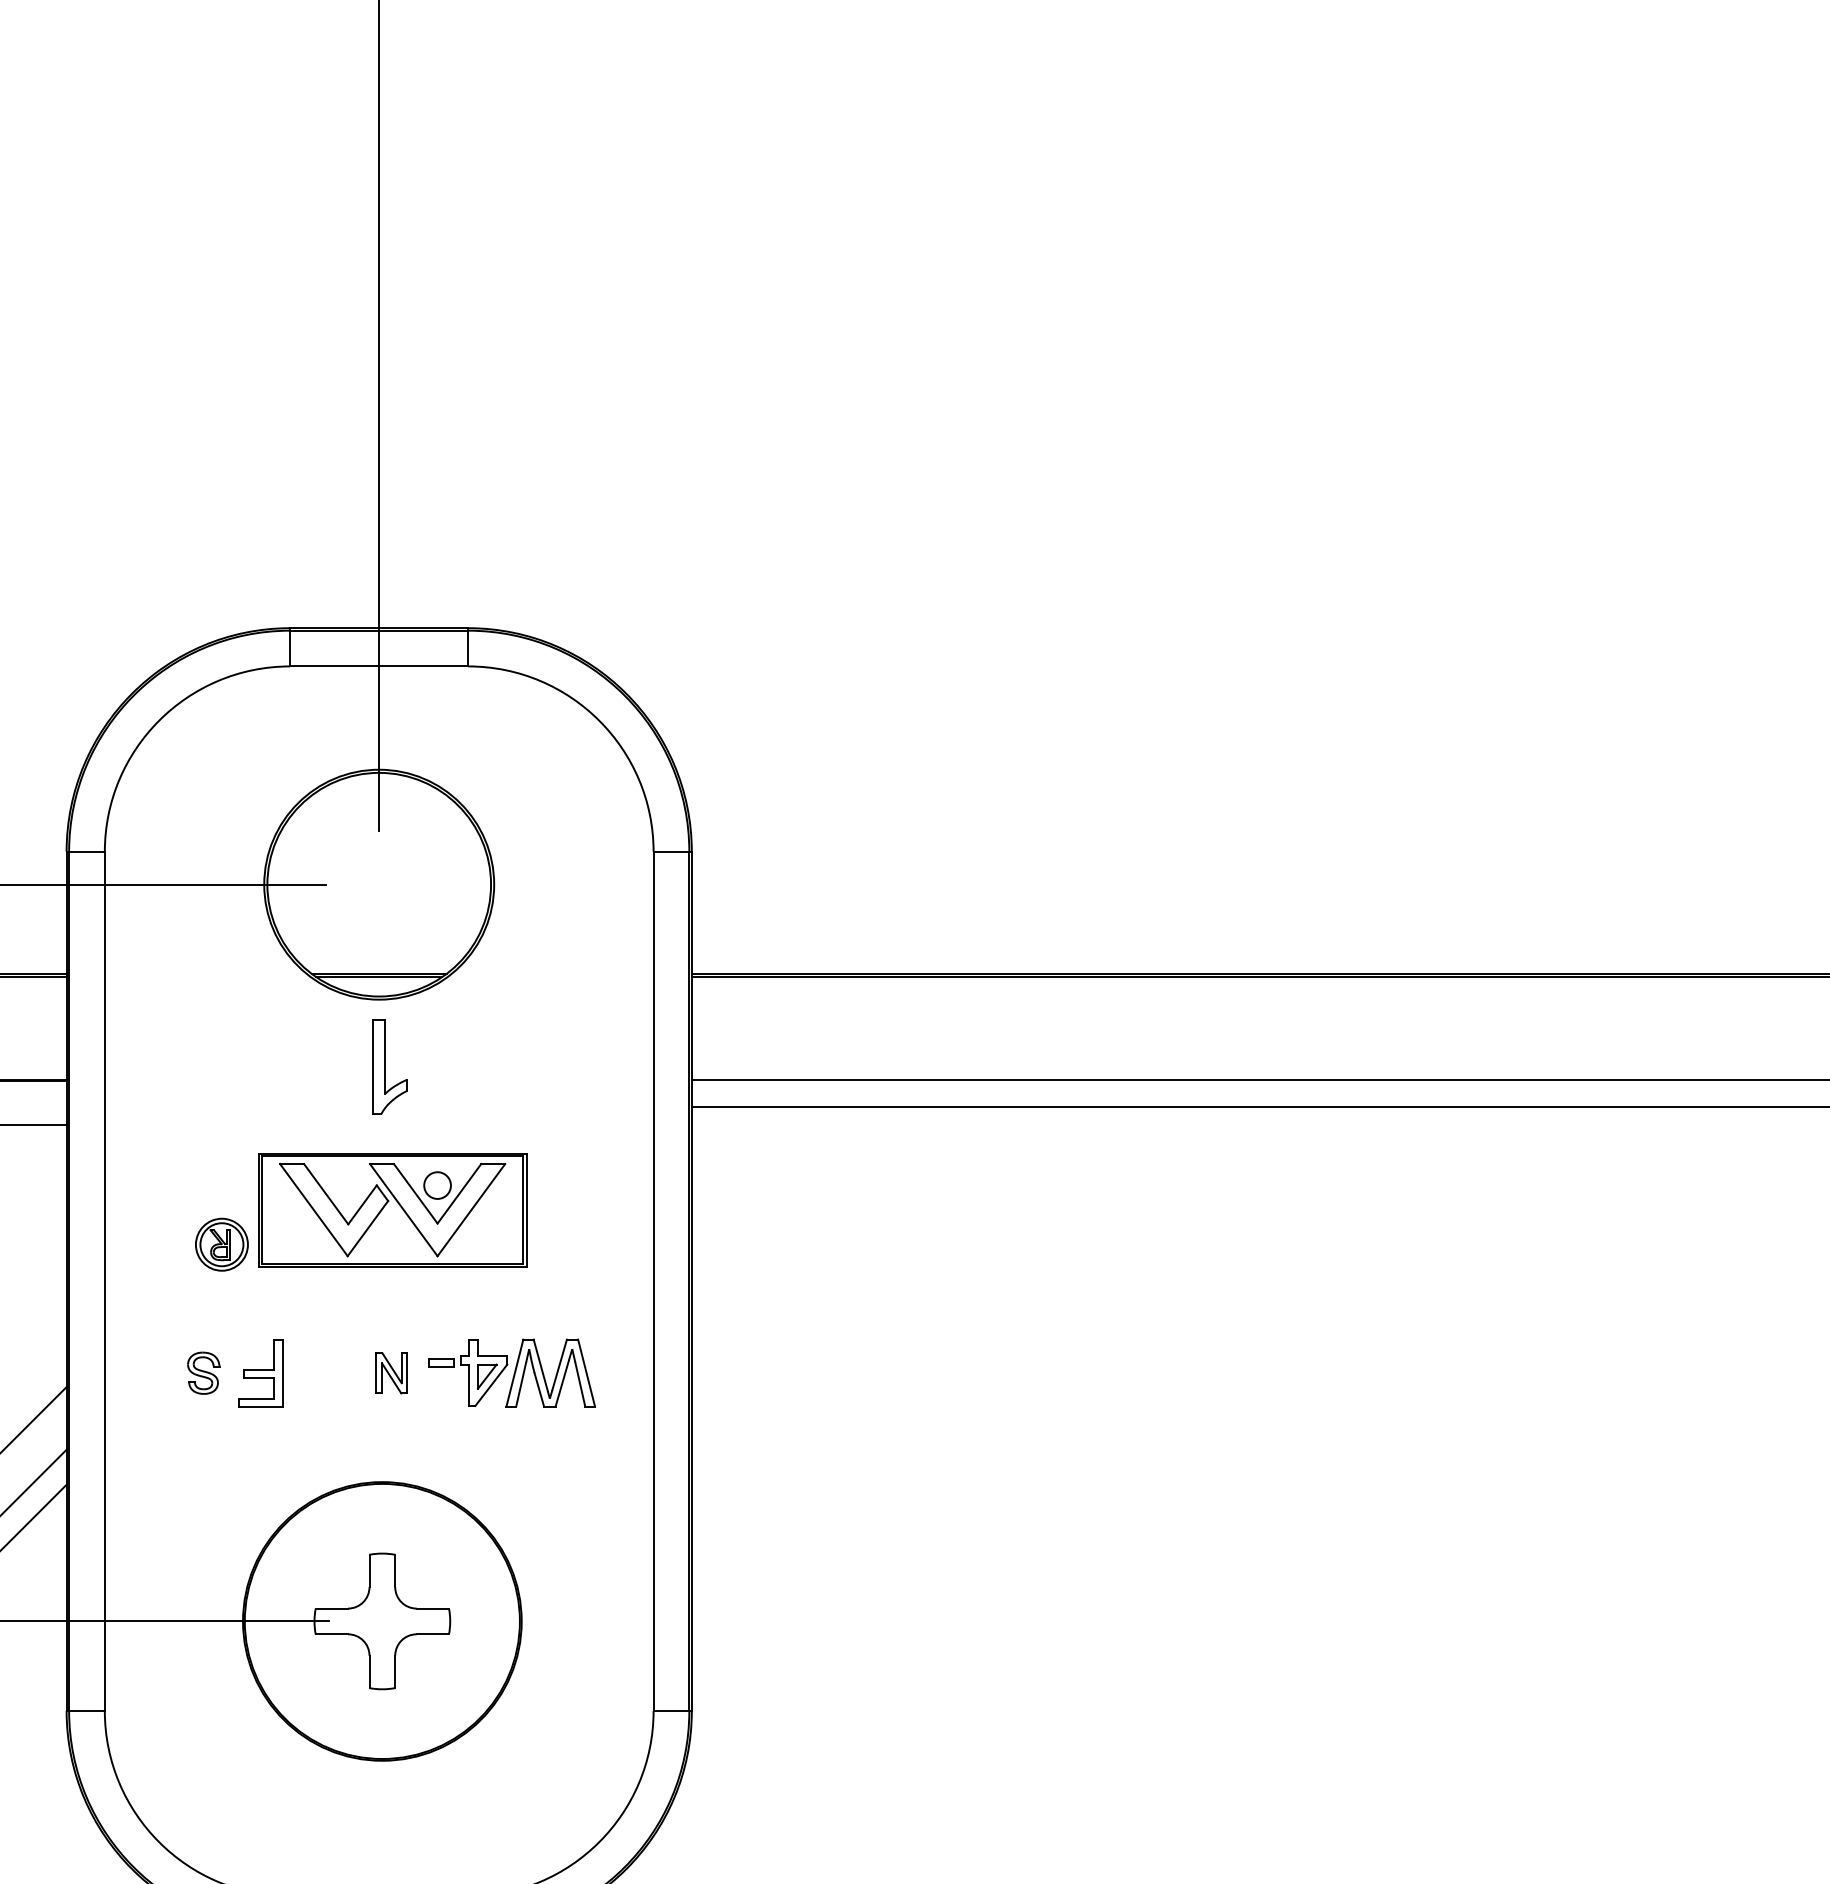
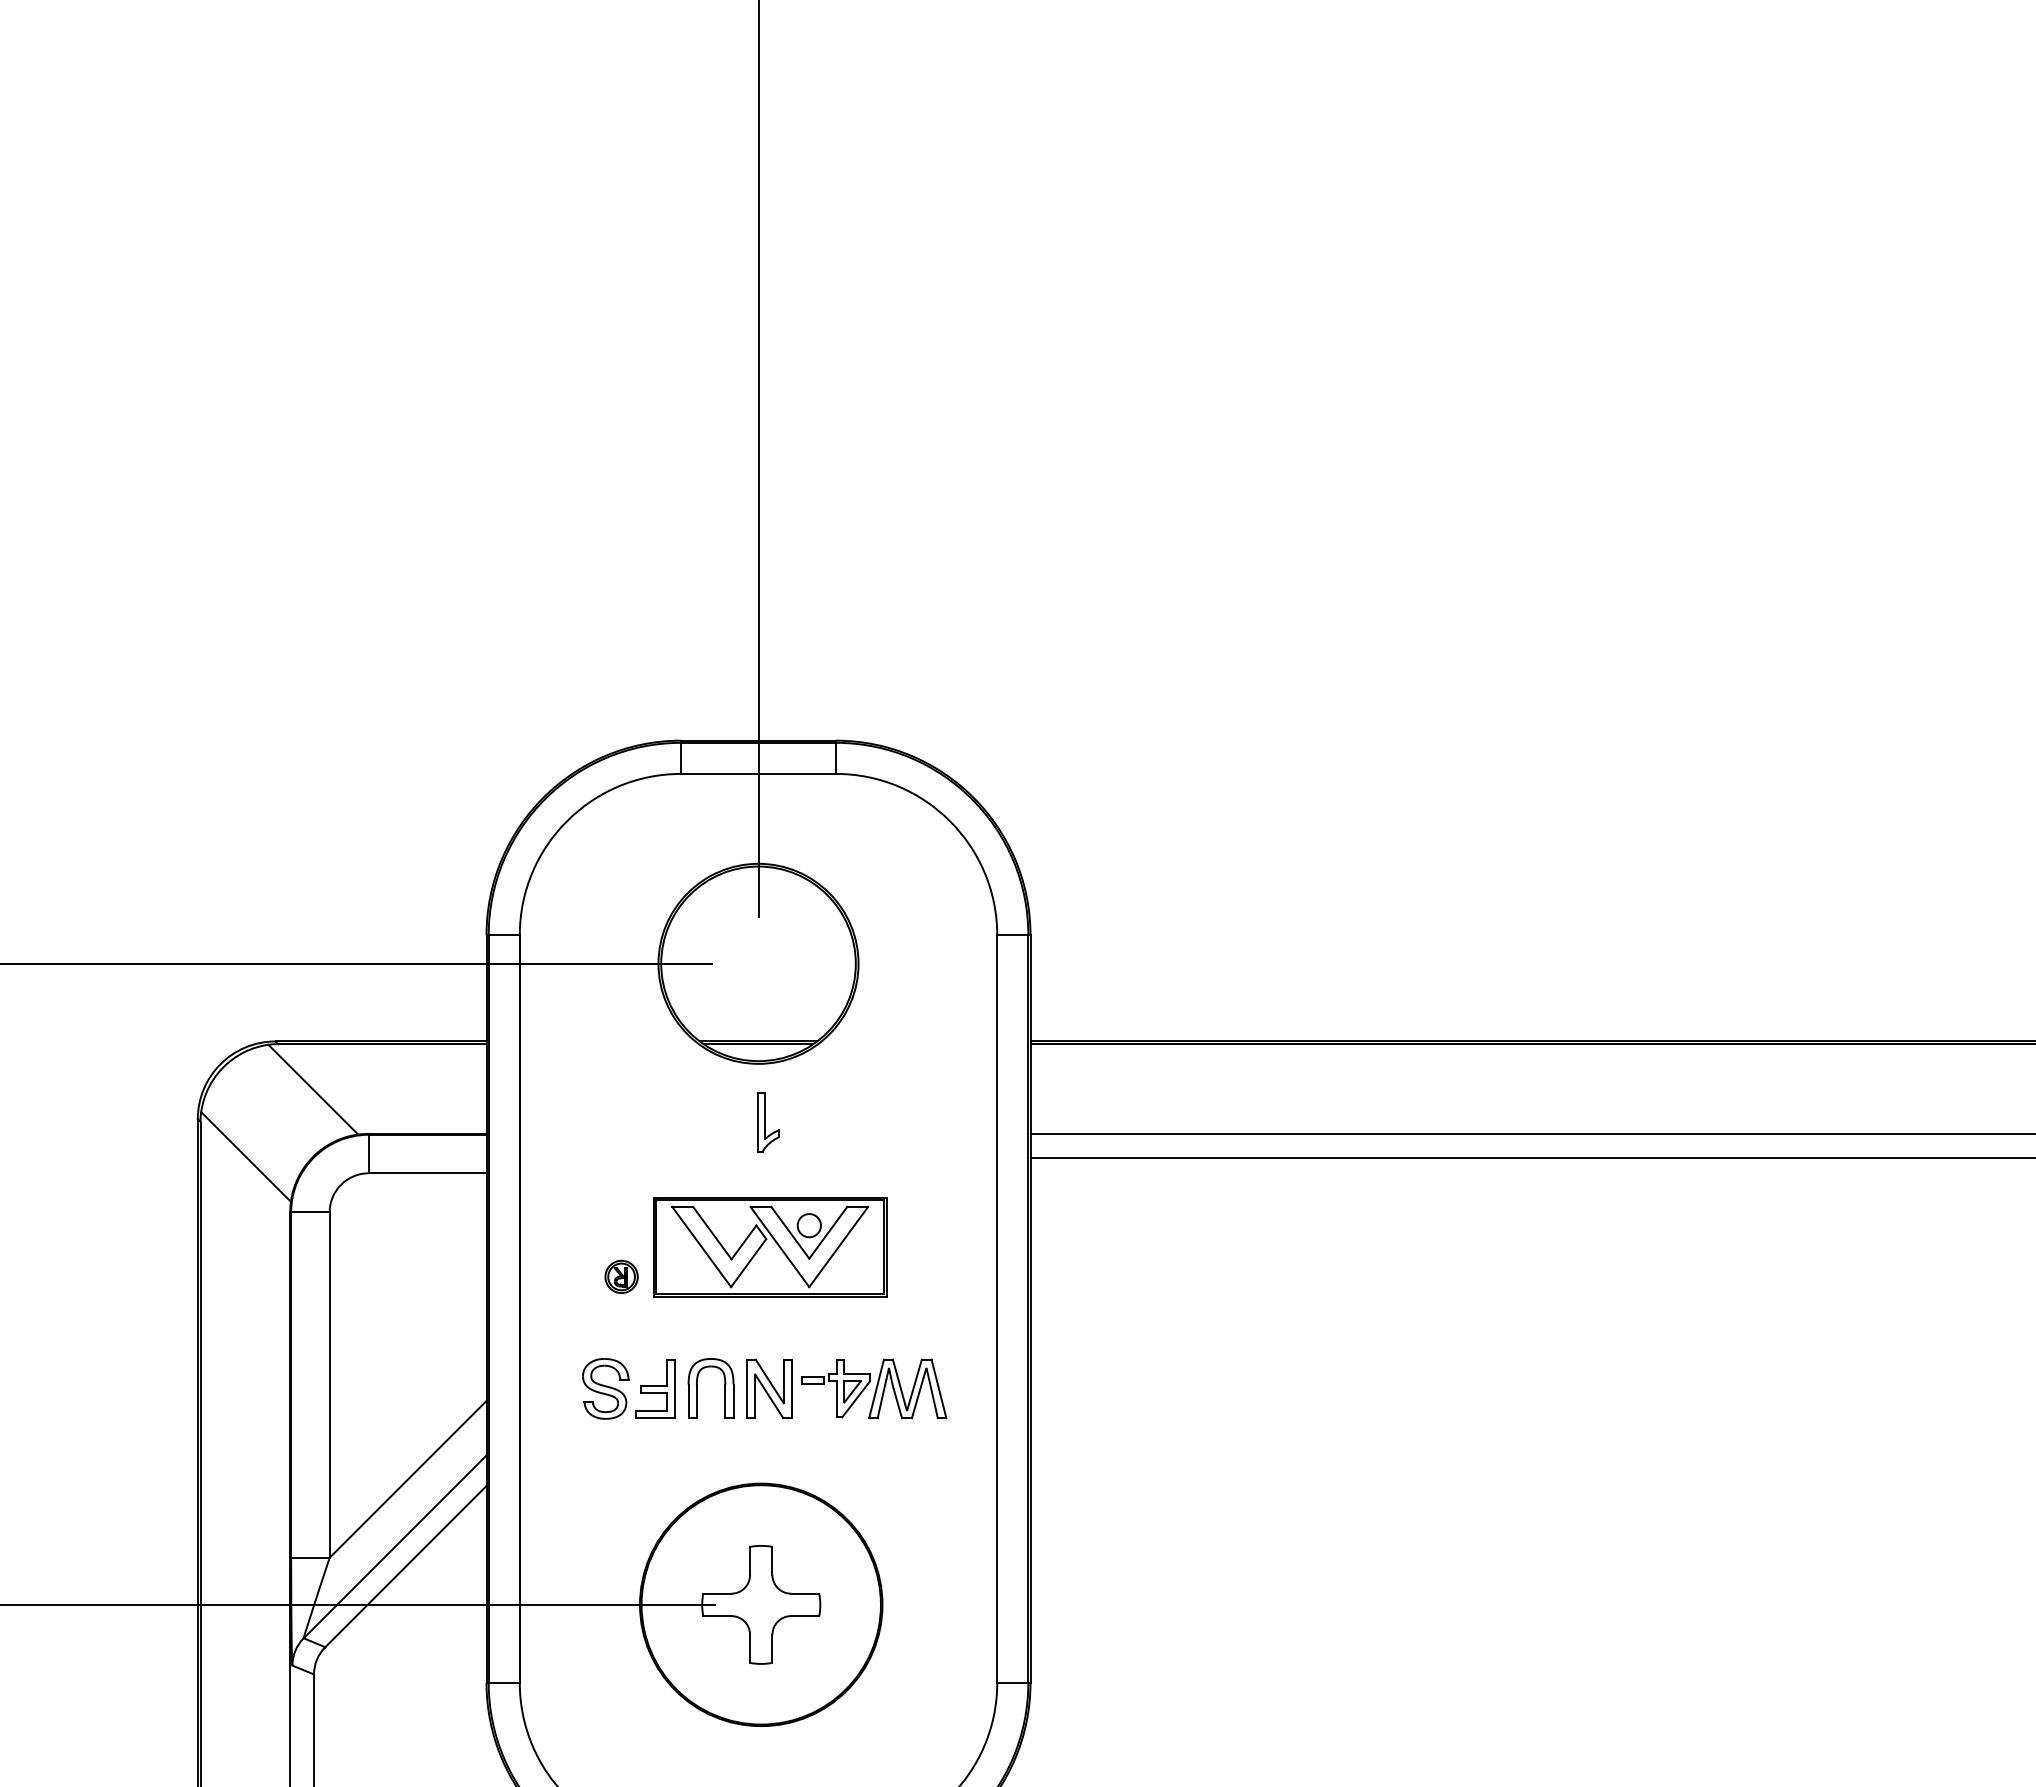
part: (390, 1067) -> (768, 1122), size x0.71
part: (221, 1244) -> (621, 1276), size x0.71
part: (203, 1372) -> (605, 1388), size x1.67
part: (309, 1372) -> (697, 1388), added
part: (391, 1372) -> (769, 1388), size x1.67

